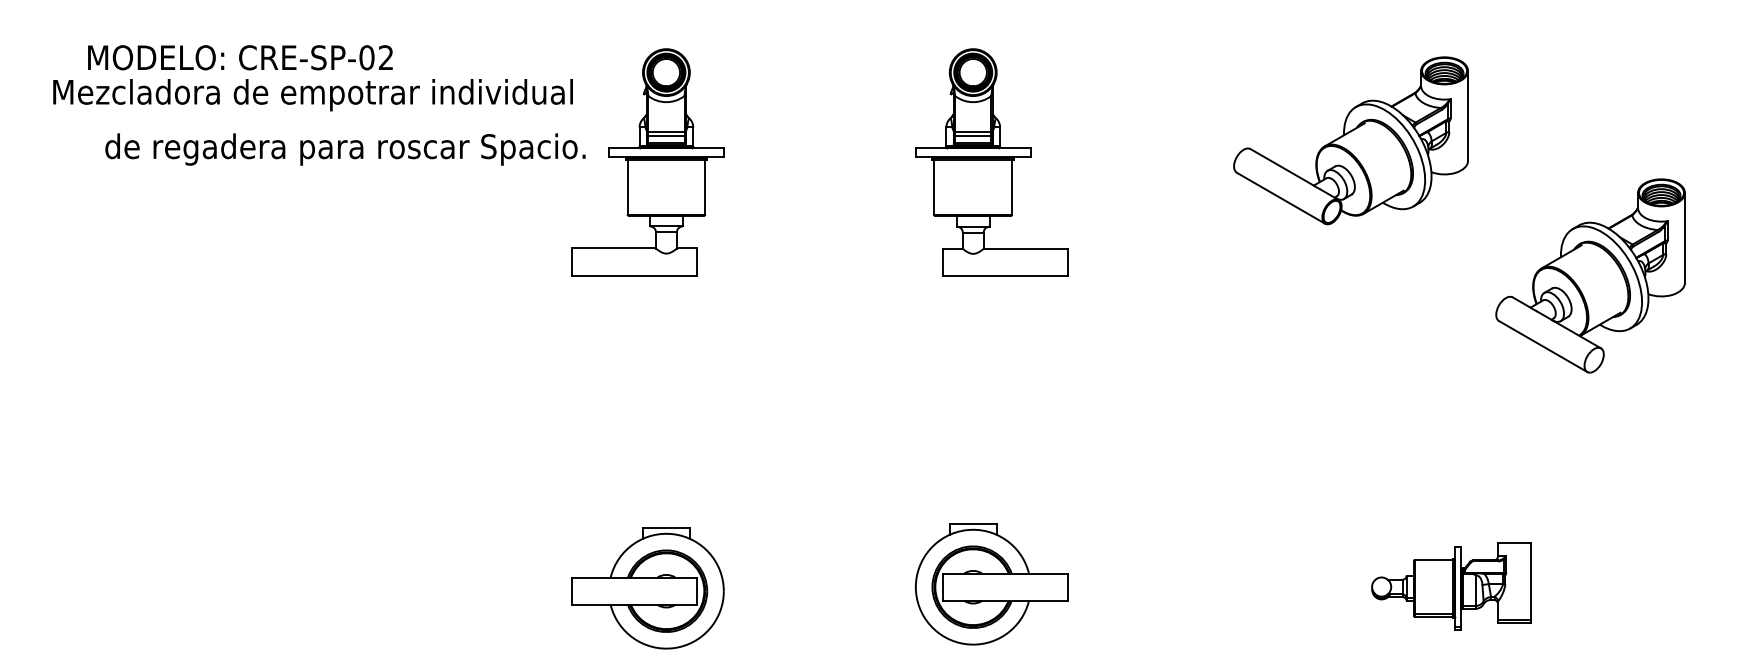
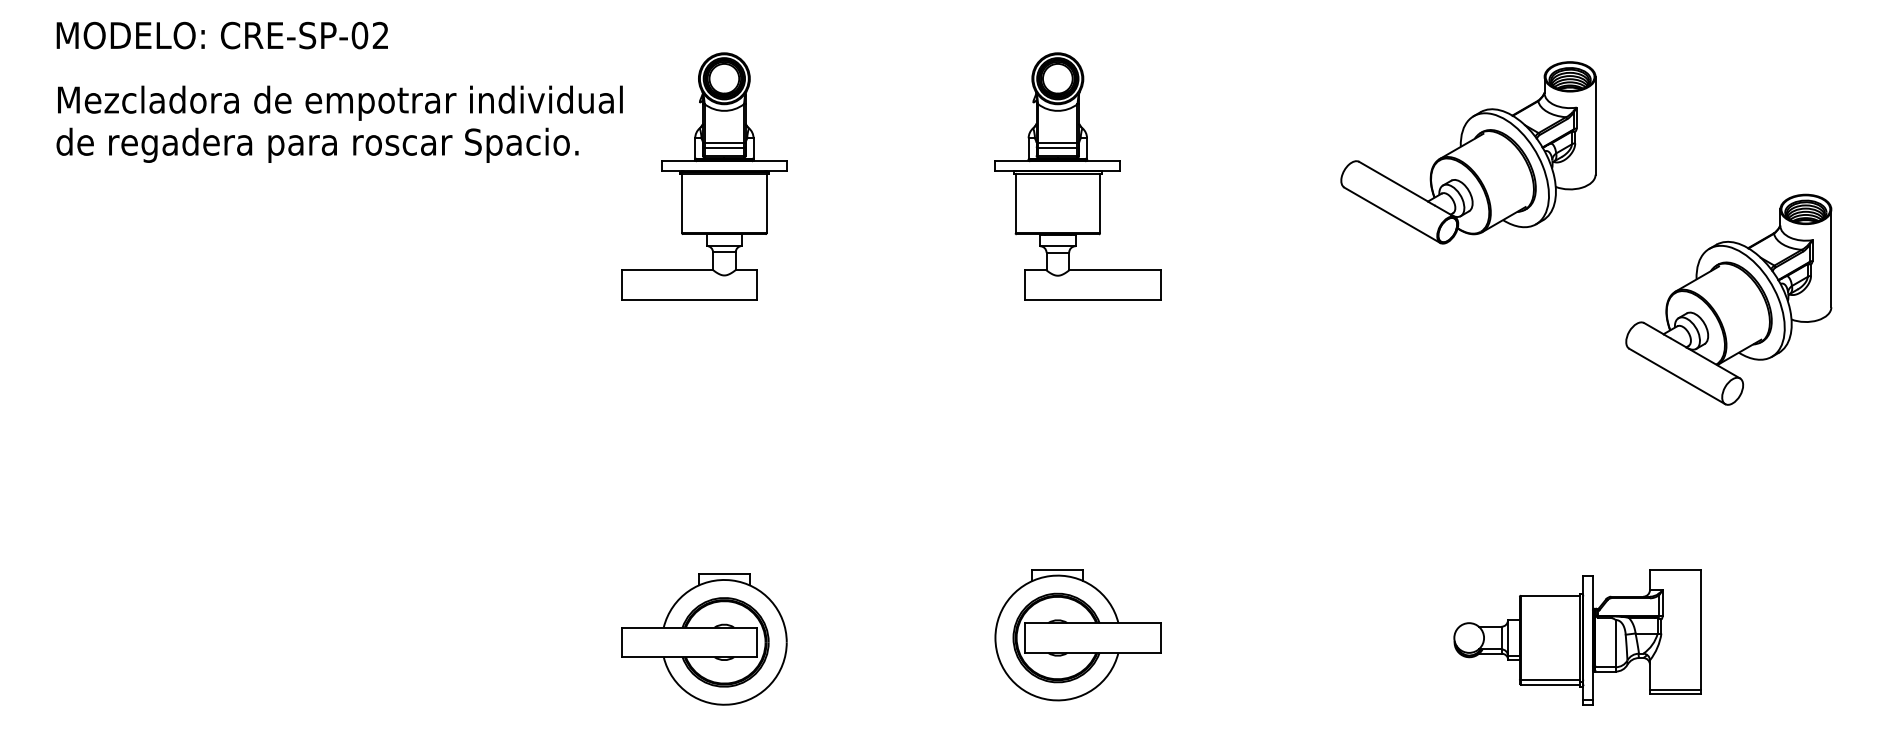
text: (239, 57) -> (221, 35), moved
text: (345, 148) -> (317, 144), moved
part: (1451, 586) -> (1577, 637), size x1.43

